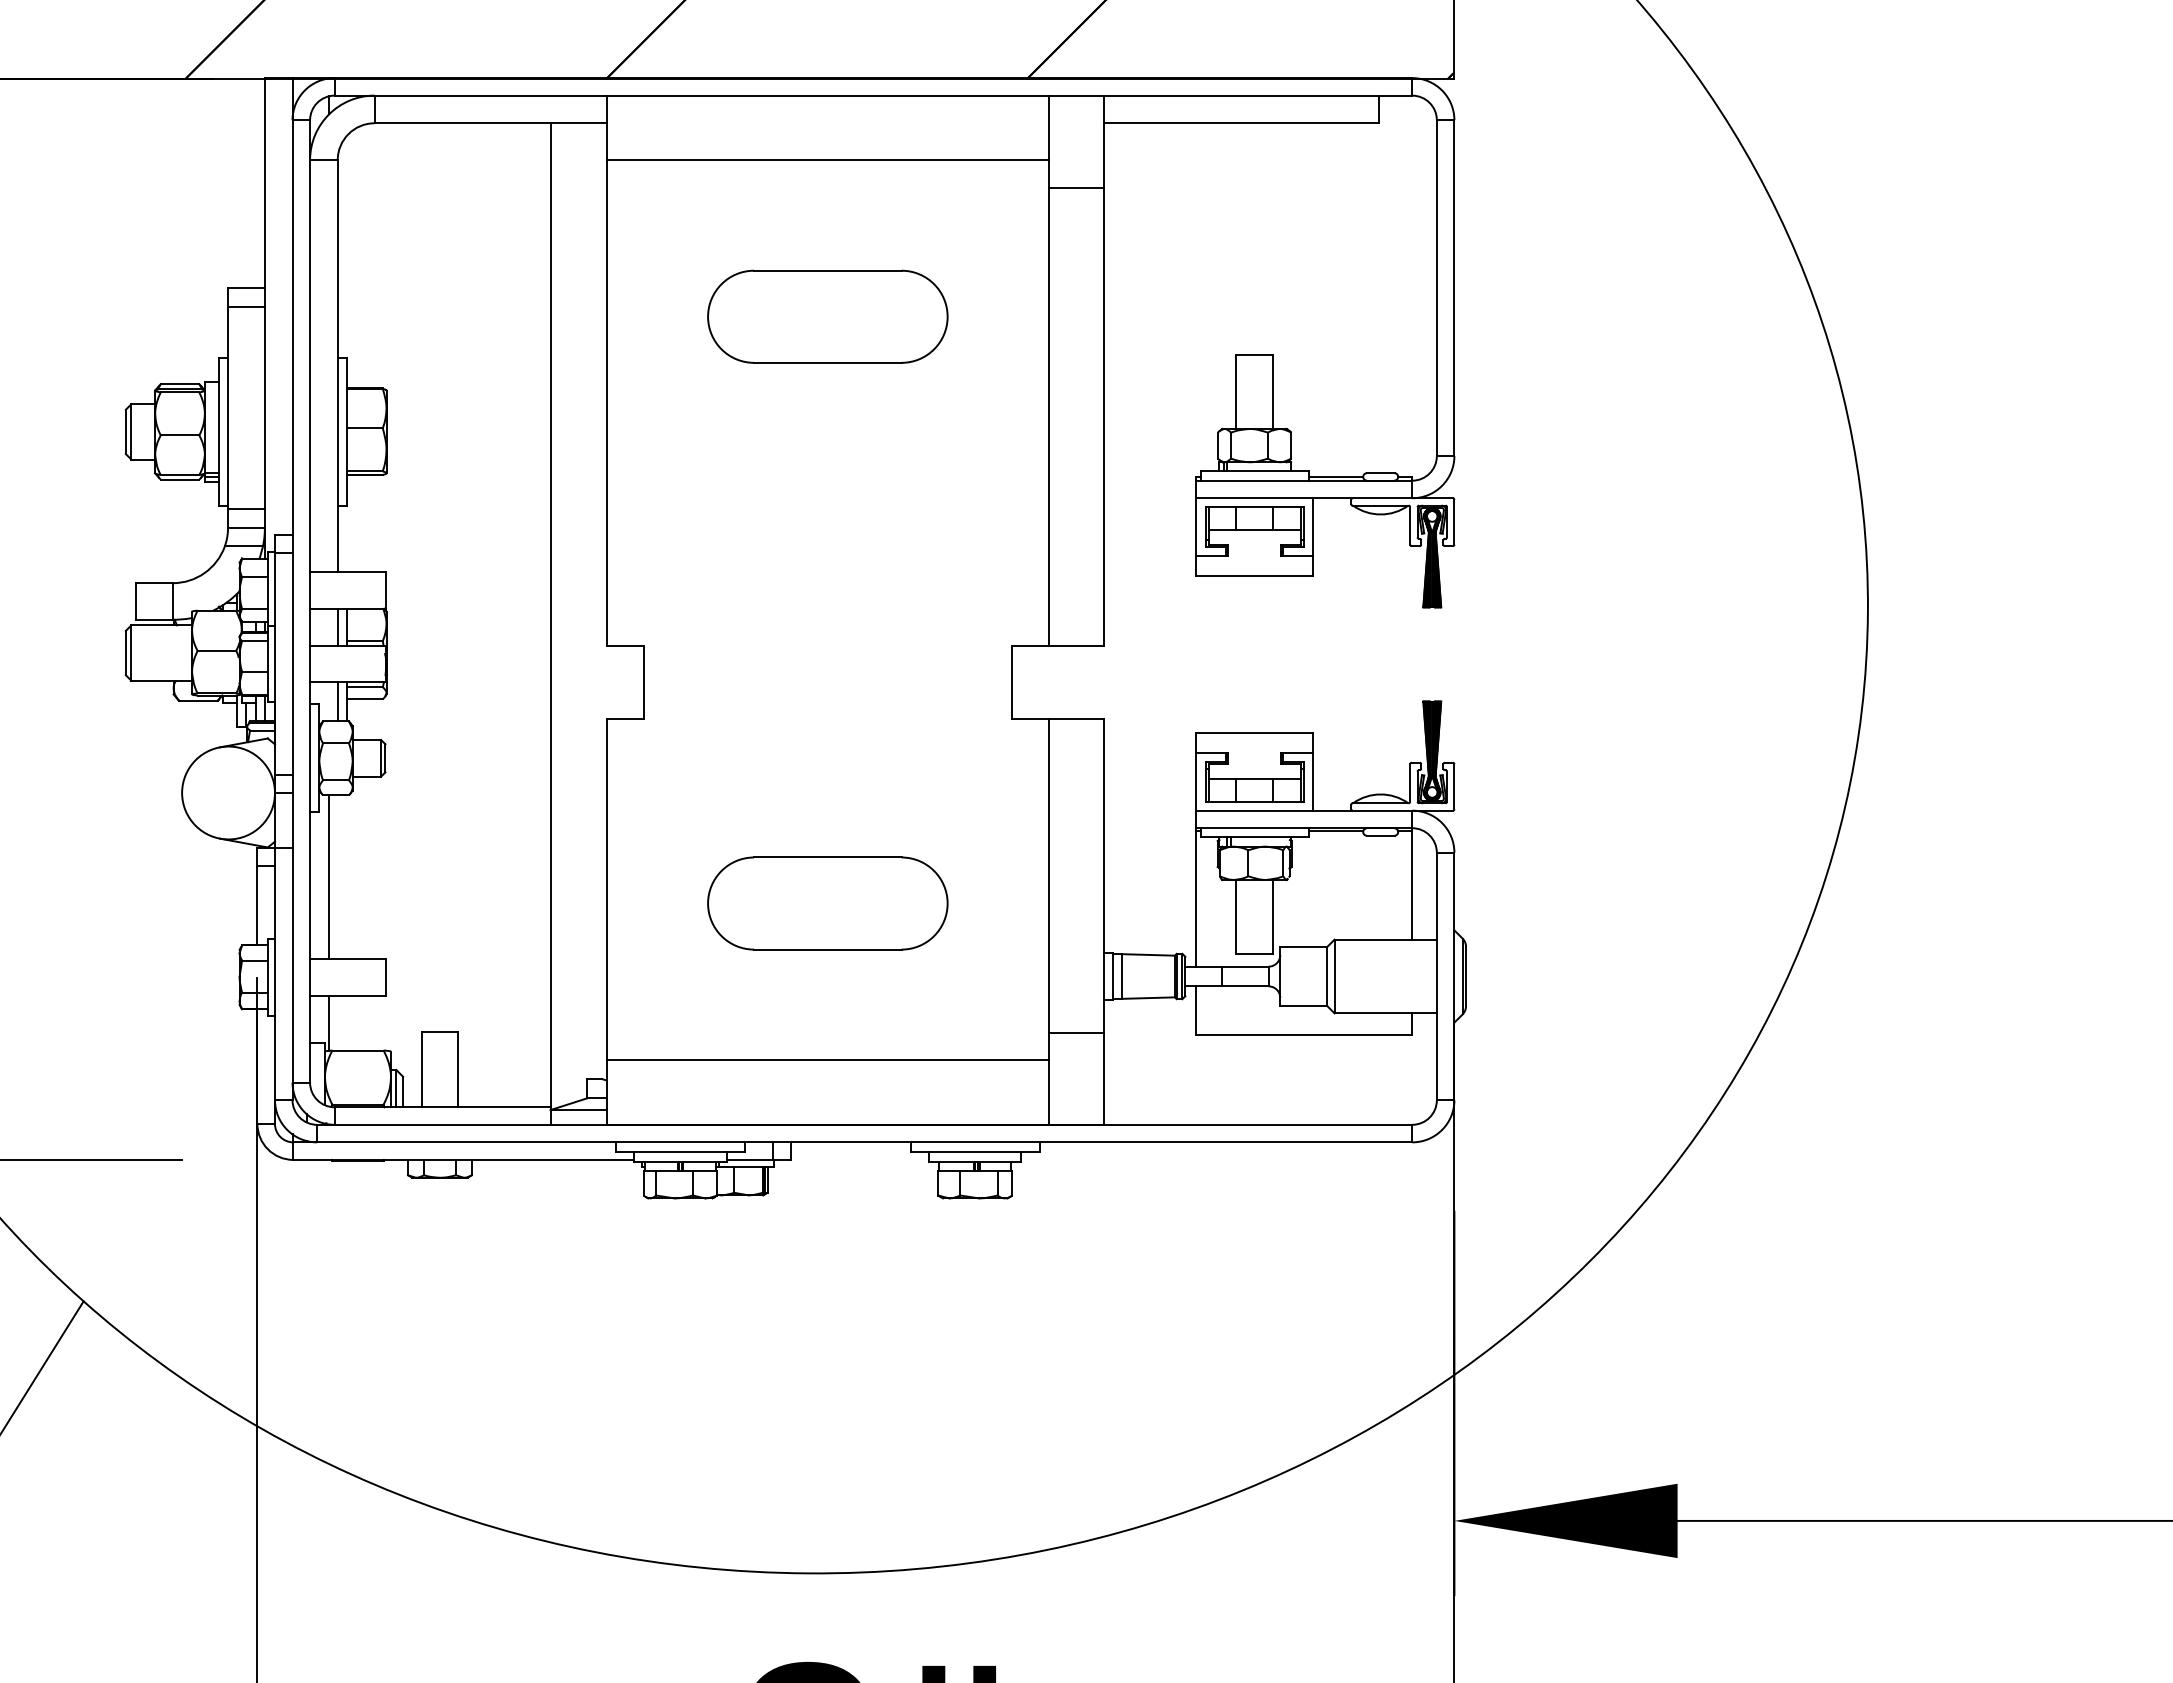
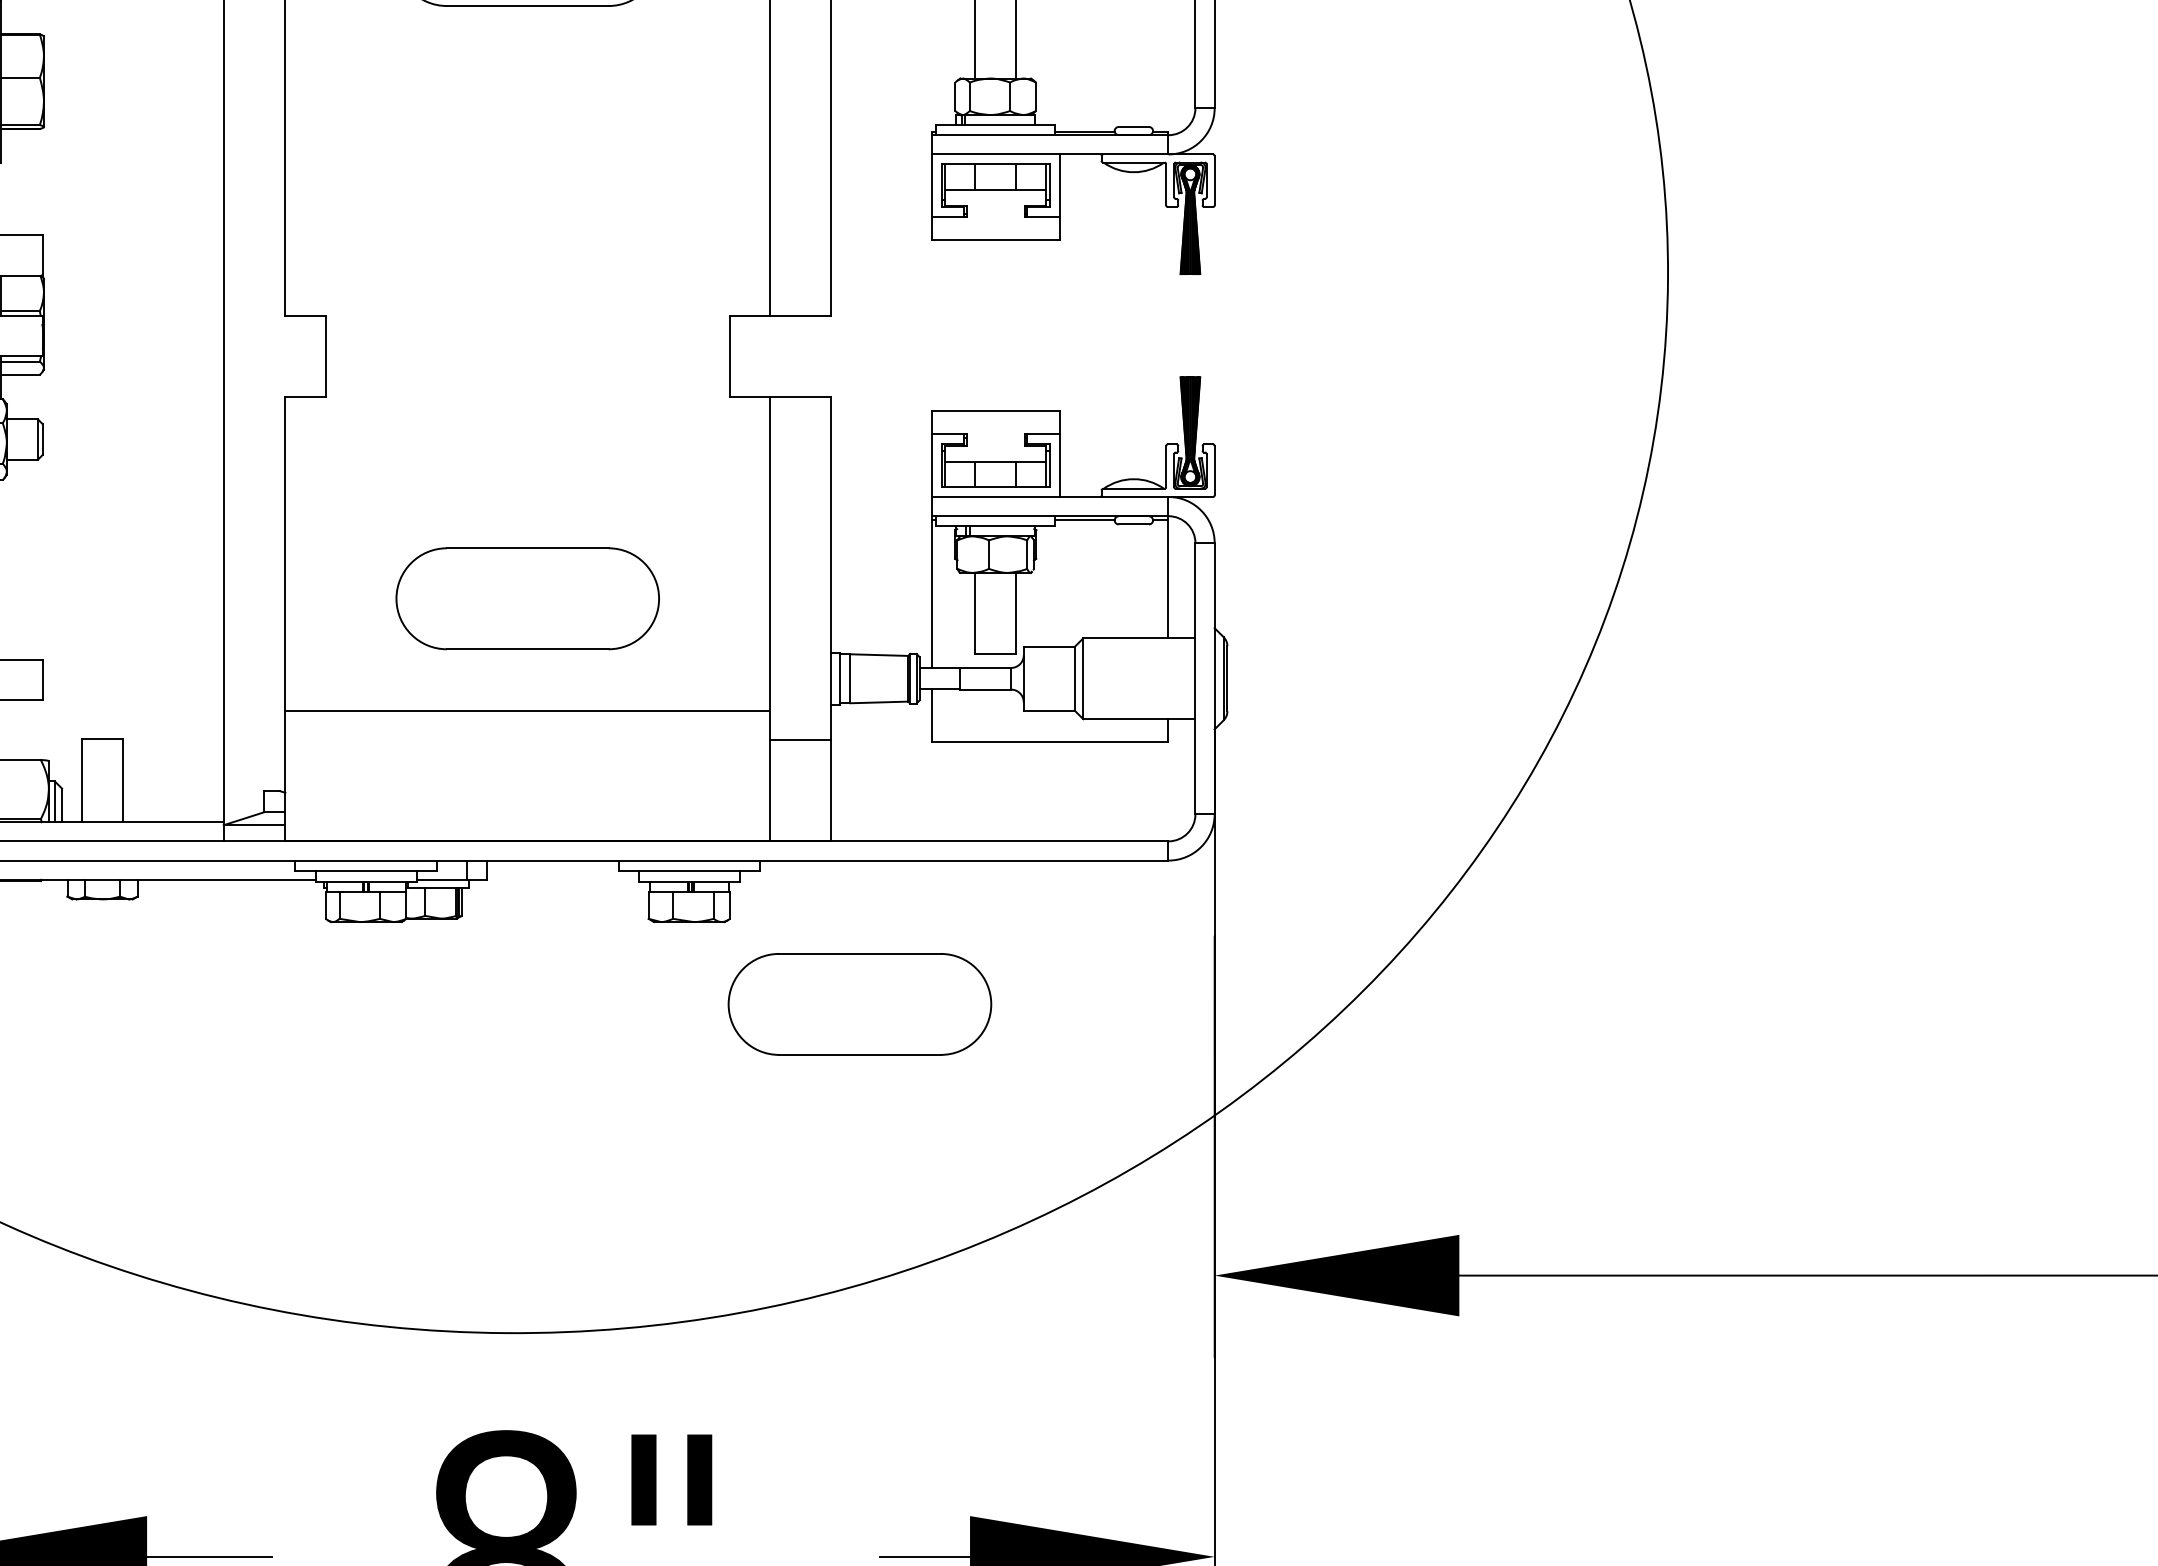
line: (827, 1060) -> (527, 711), moved
part: (1130, 1273) -> (859, 1004), added

